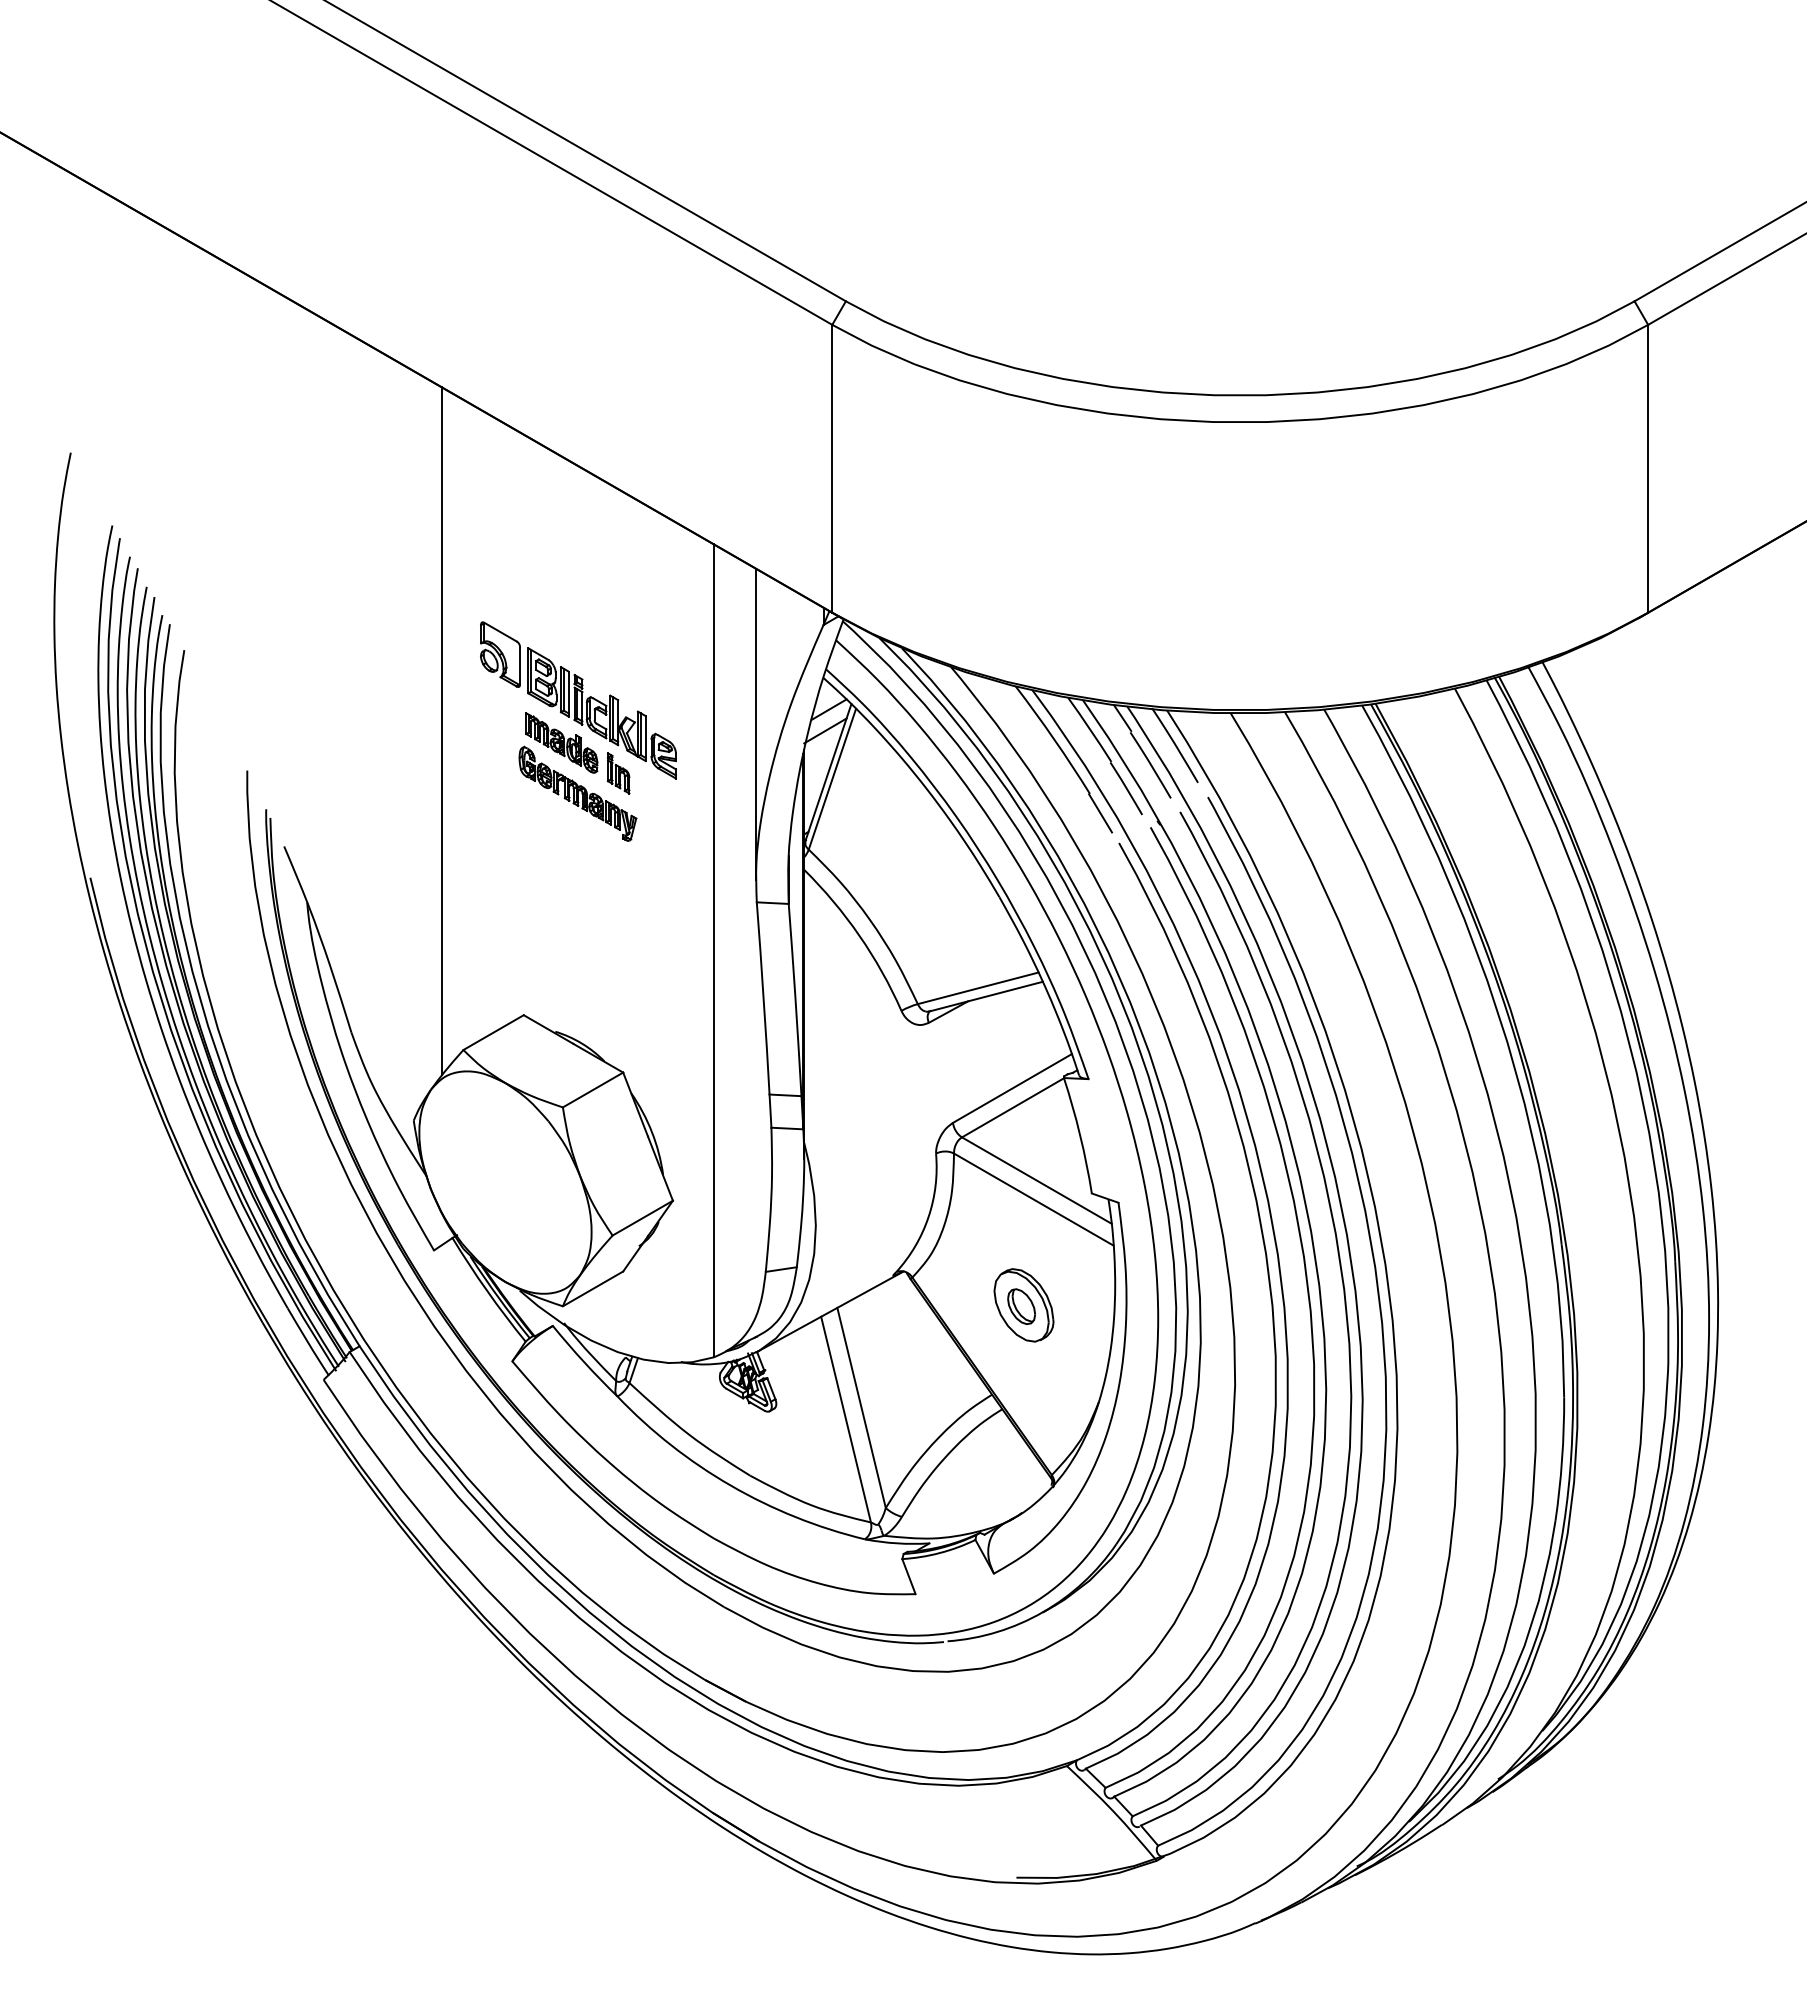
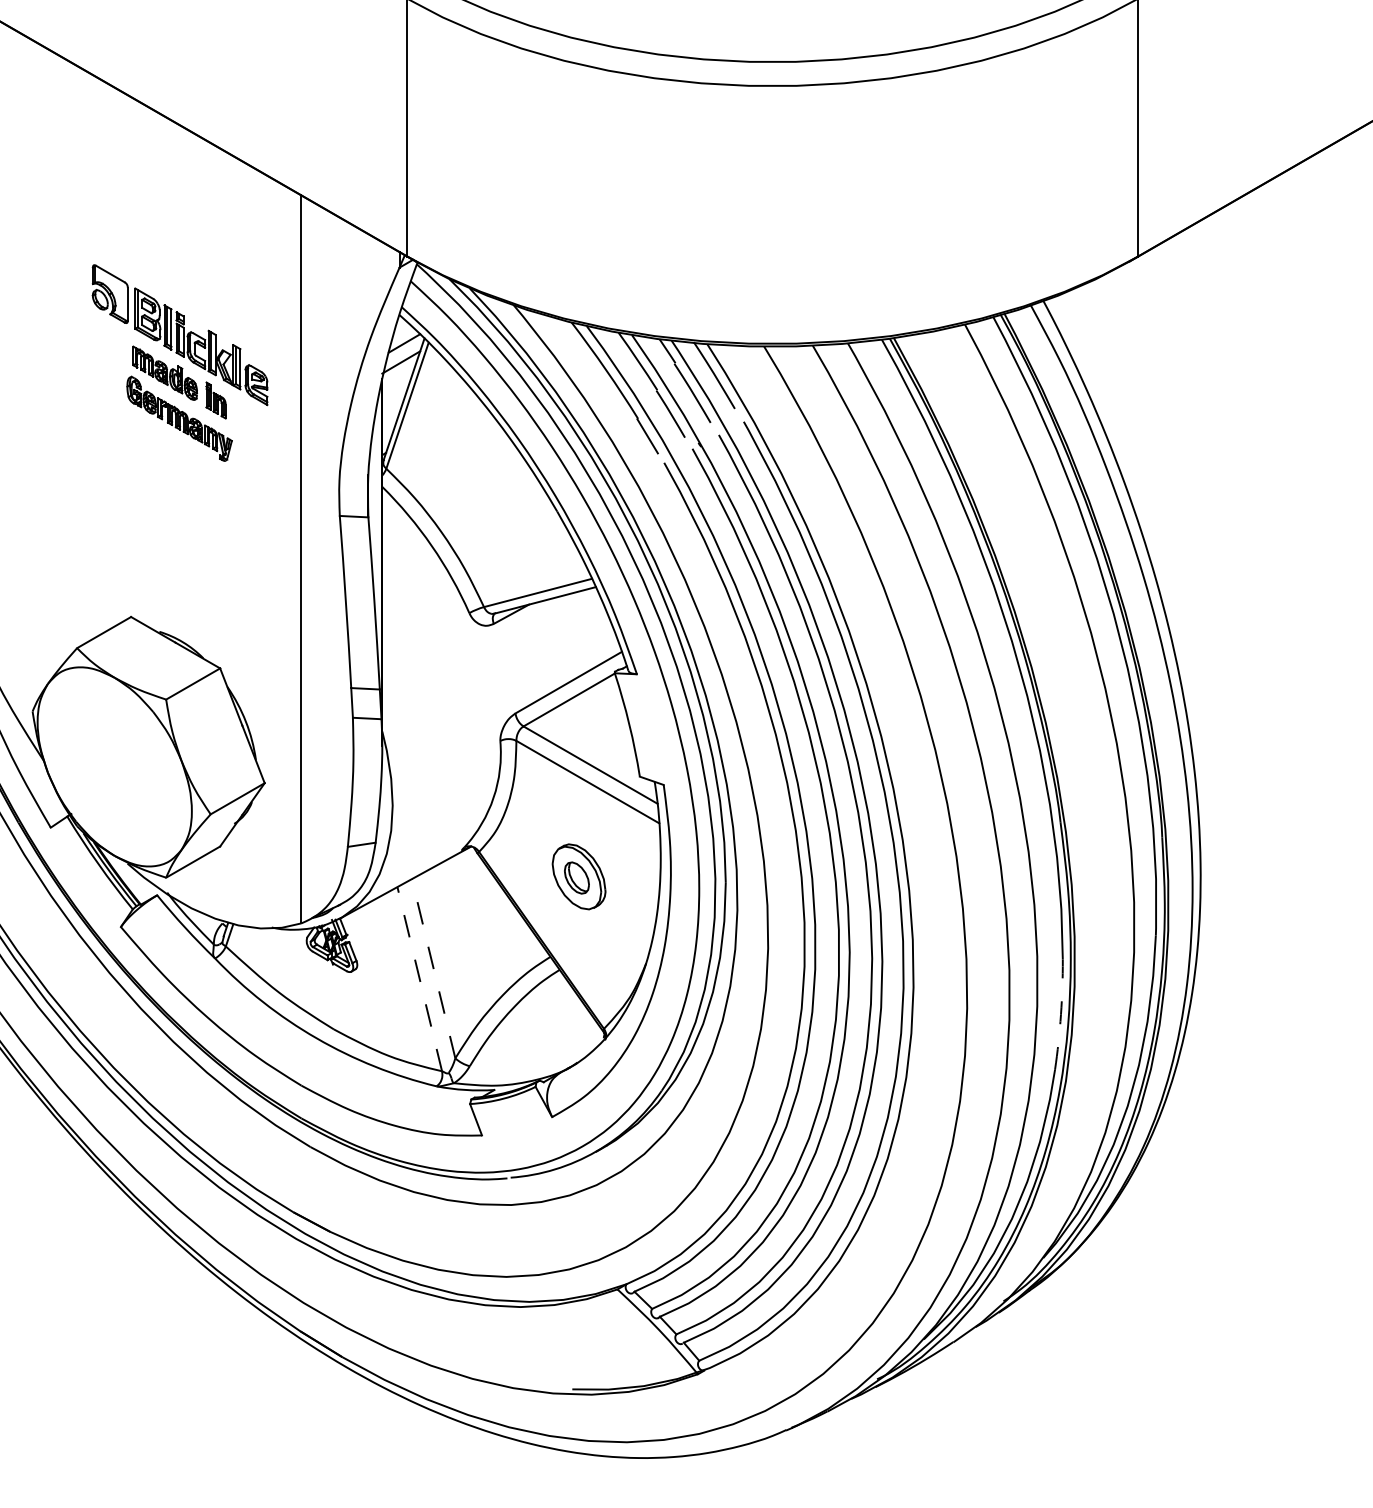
line: (755, 723) -> (338, 355), removed
line: (442, 731) -> (58, 362), removed
line: (861, 1407) -> (433, 968), solid -> dashed
line: (846, 1419) -> (420, 979), solid -> dashed
arc: (1562, 1459) -> (1061, 1014), solid -> dashed

